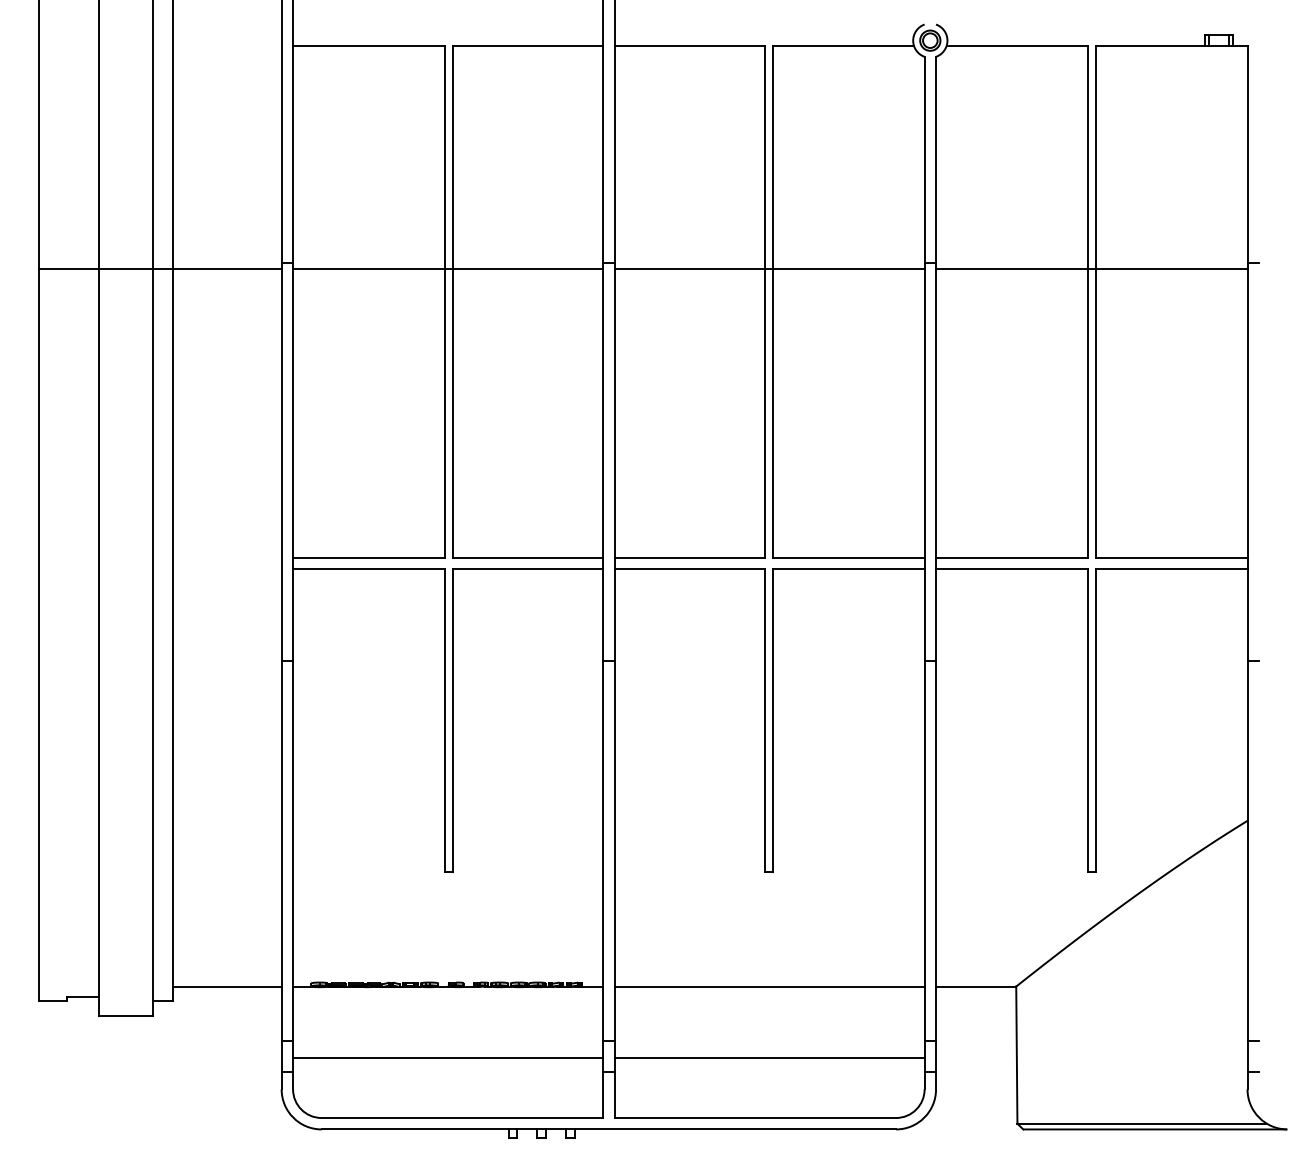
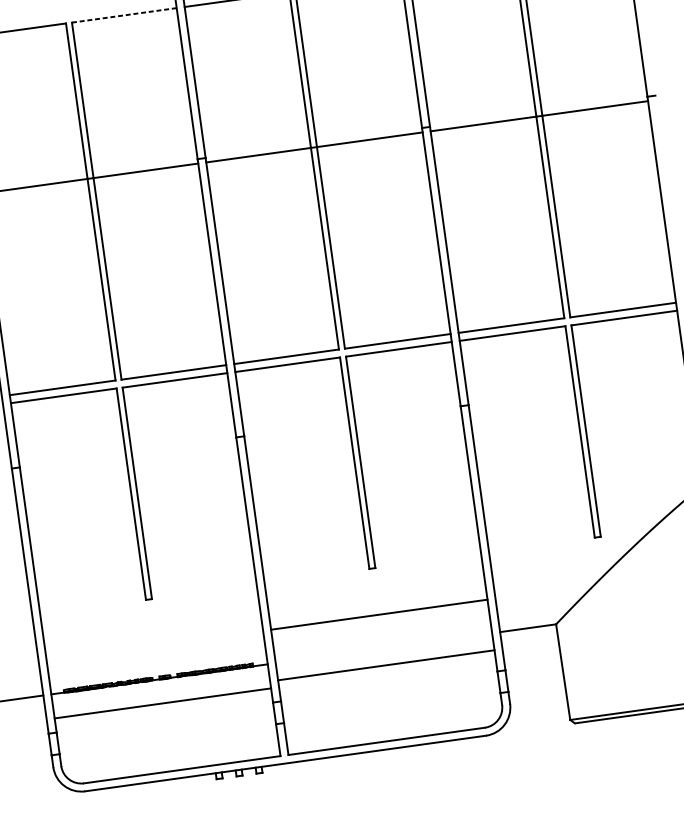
line: (527, 46) -> (123, 15), solid -> dashed
line: (769, 986) -> (379, 614), moved
line: (448, 1058) -> (163, 703), moved
line: (769, 1058) -> (386, 665), moved

